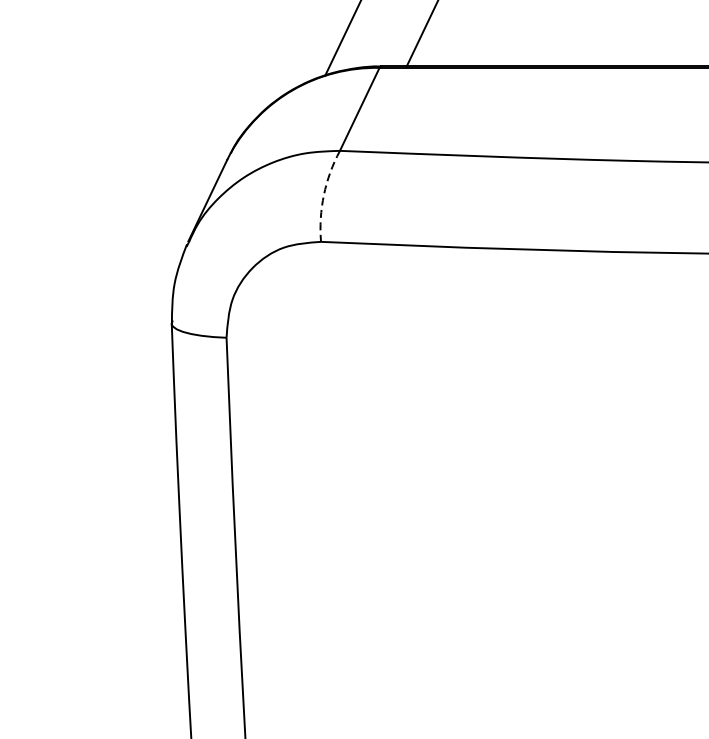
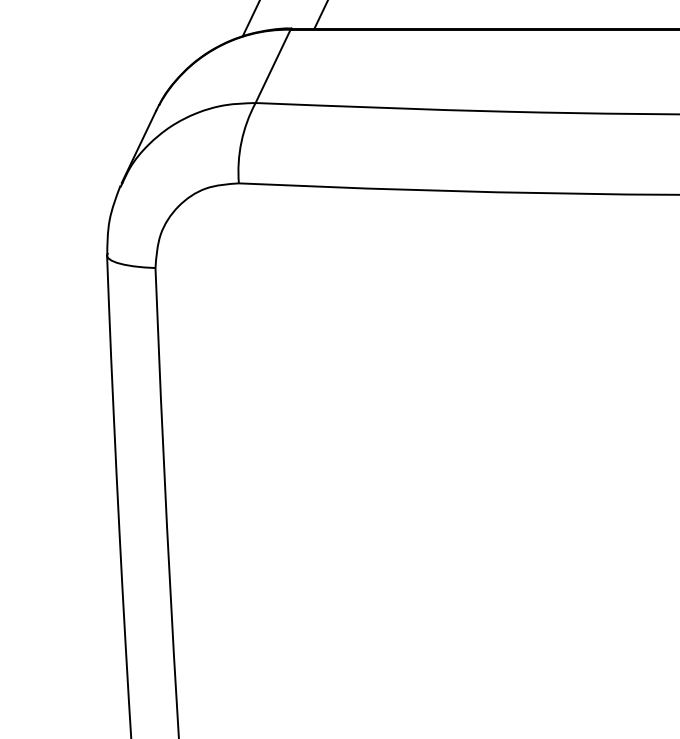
arc: (323, 194) -> (241, 141), dashed -> solid

